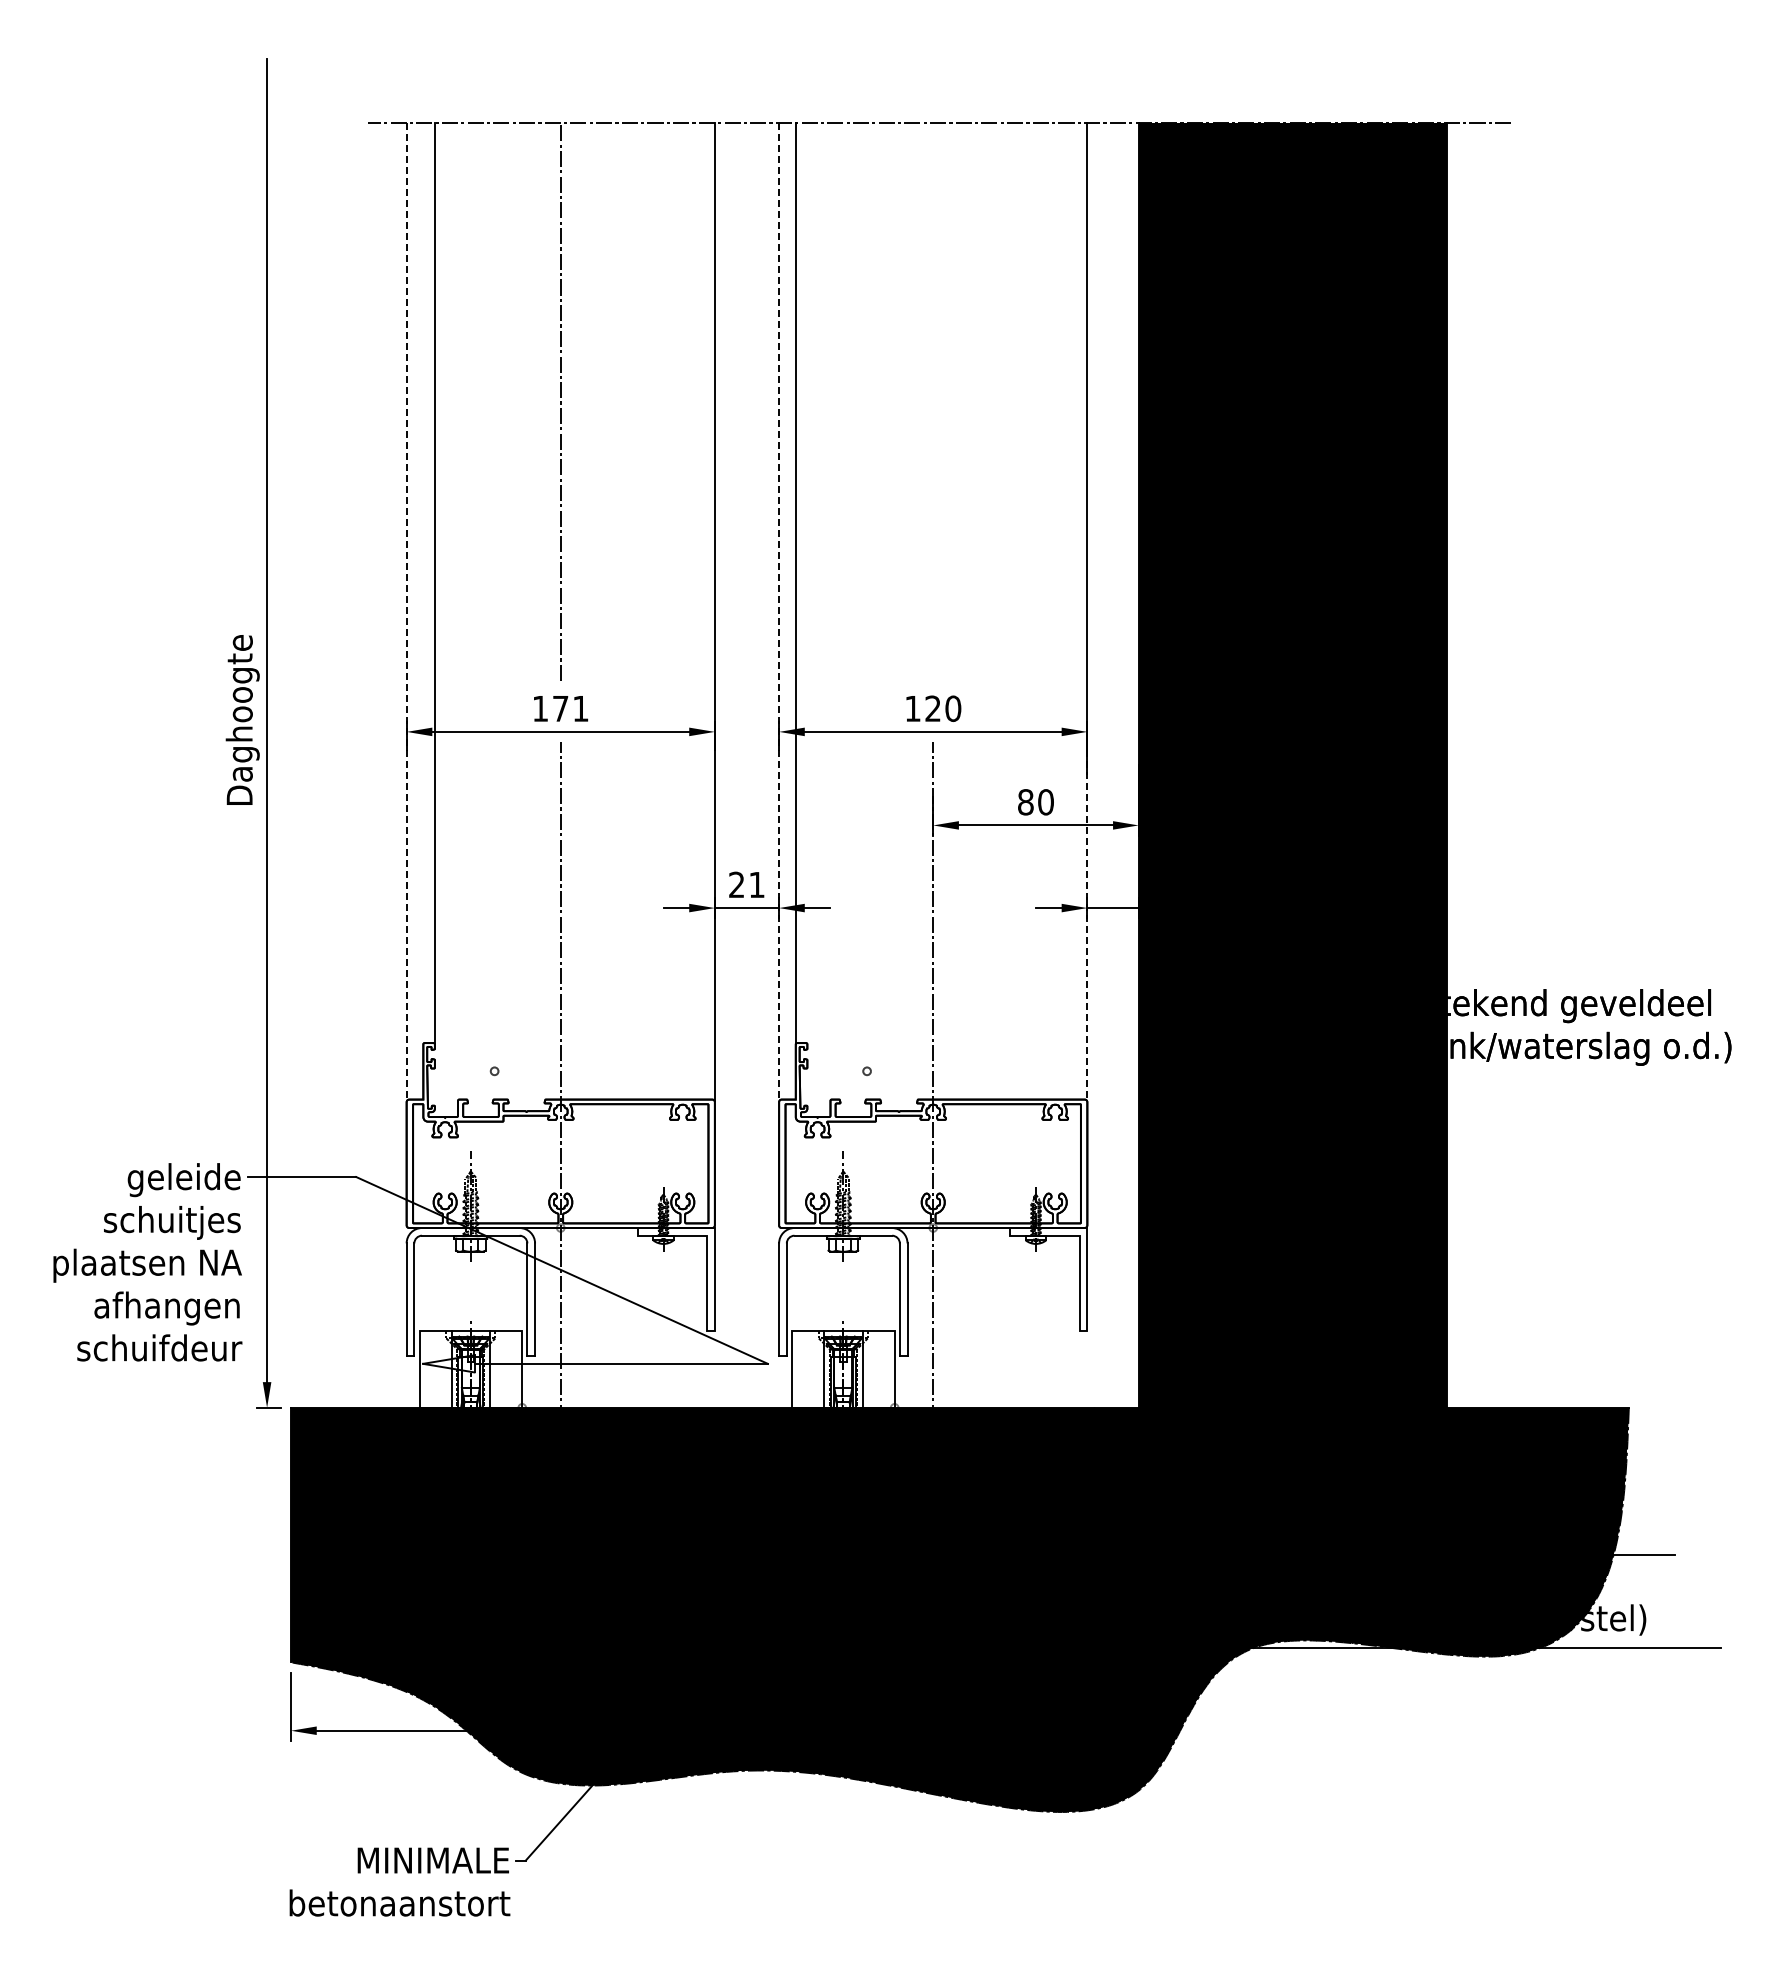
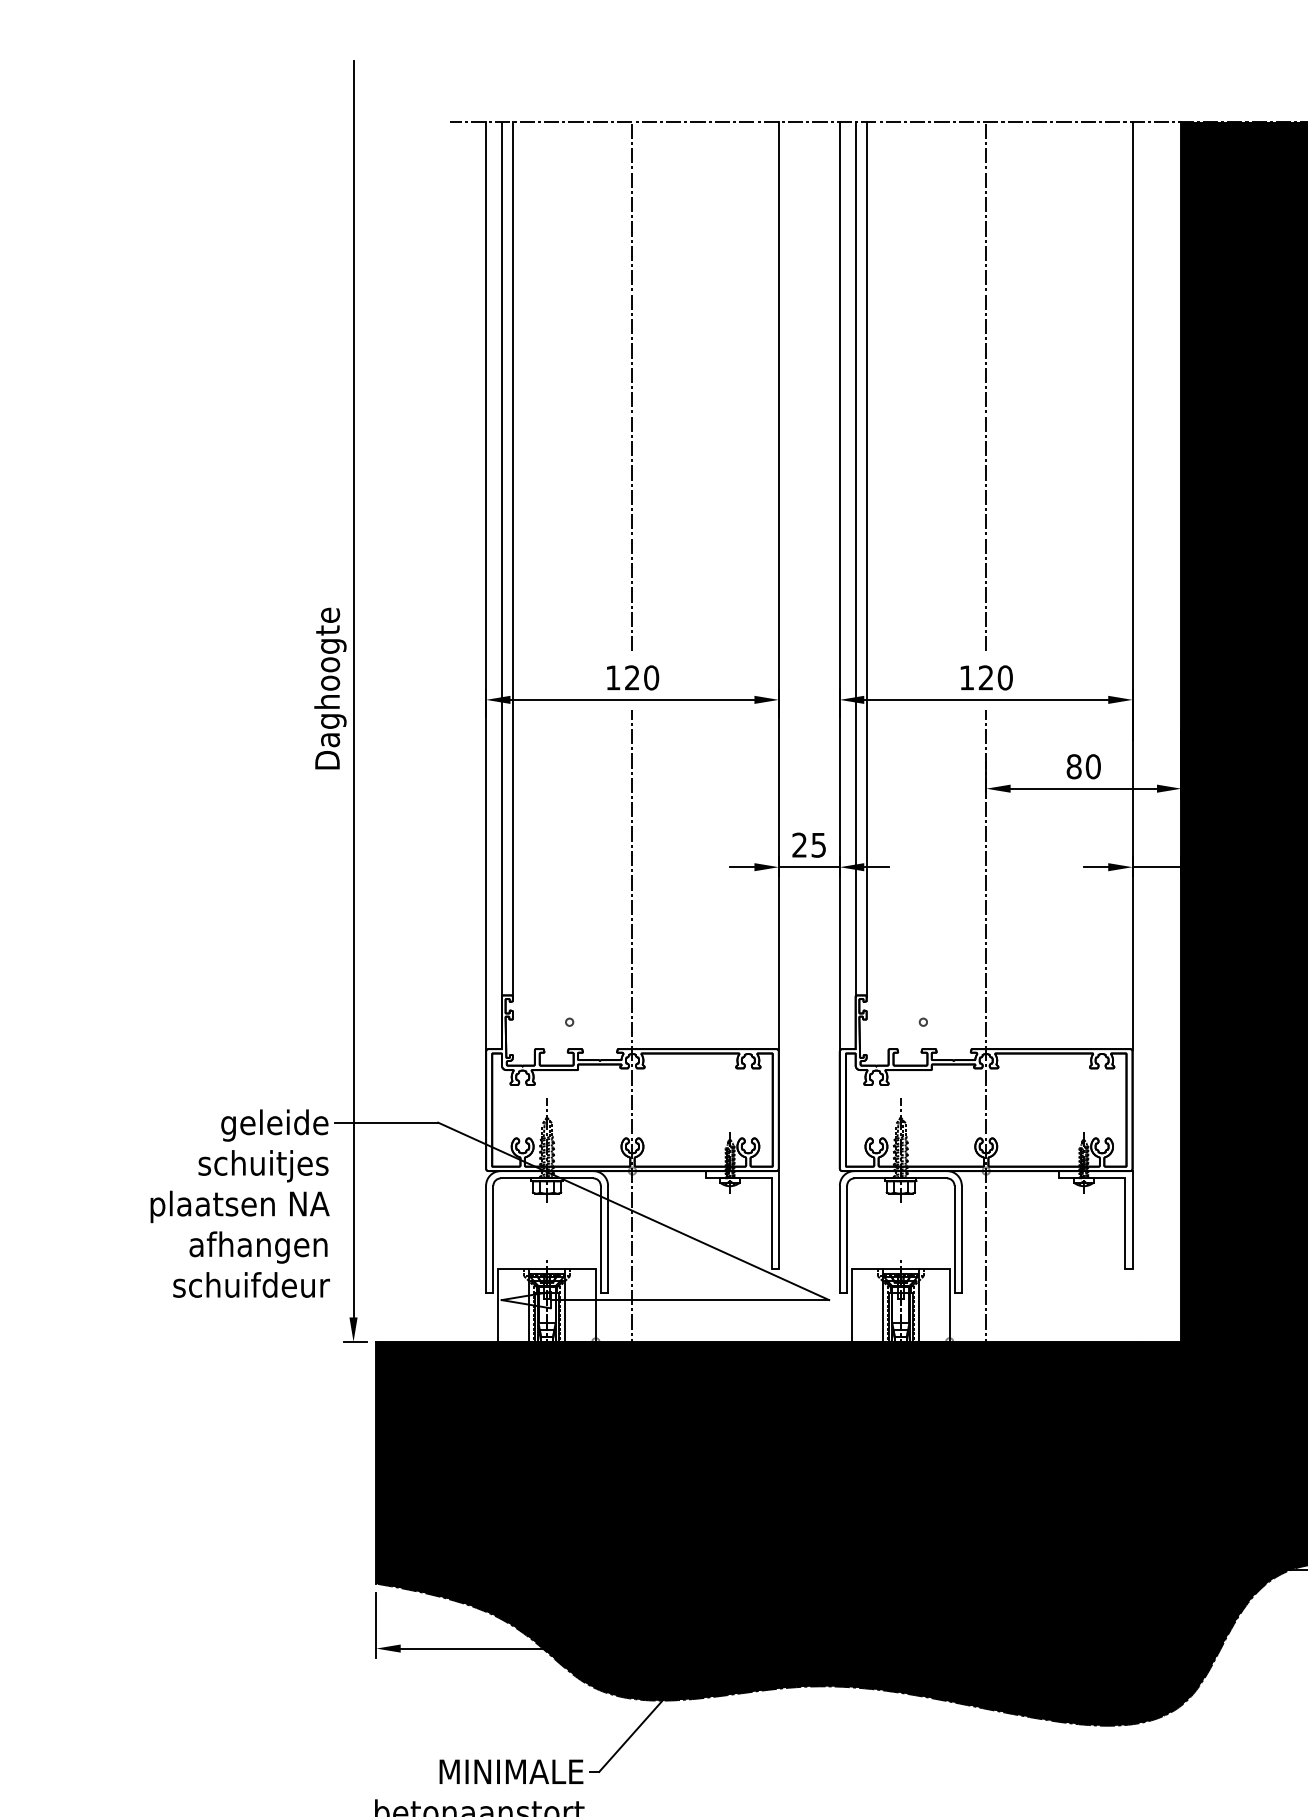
line: (933, 401) -> (986, 386), added
line: (423, 583) -> (502, 558), added
line: (807, 583) -> (866, 558), added
line: (406, 612) -> (485, 586), dashed -> solid
line: (779, 612) -> (840, 586), dashed -> solid
text: (570, 708) -> (641, 677), 171 -> 120
text: (756, 885) -> (818, 845), 21 -> 25
line: (1087, 925) -> (1132, 883), dashed -> solid

